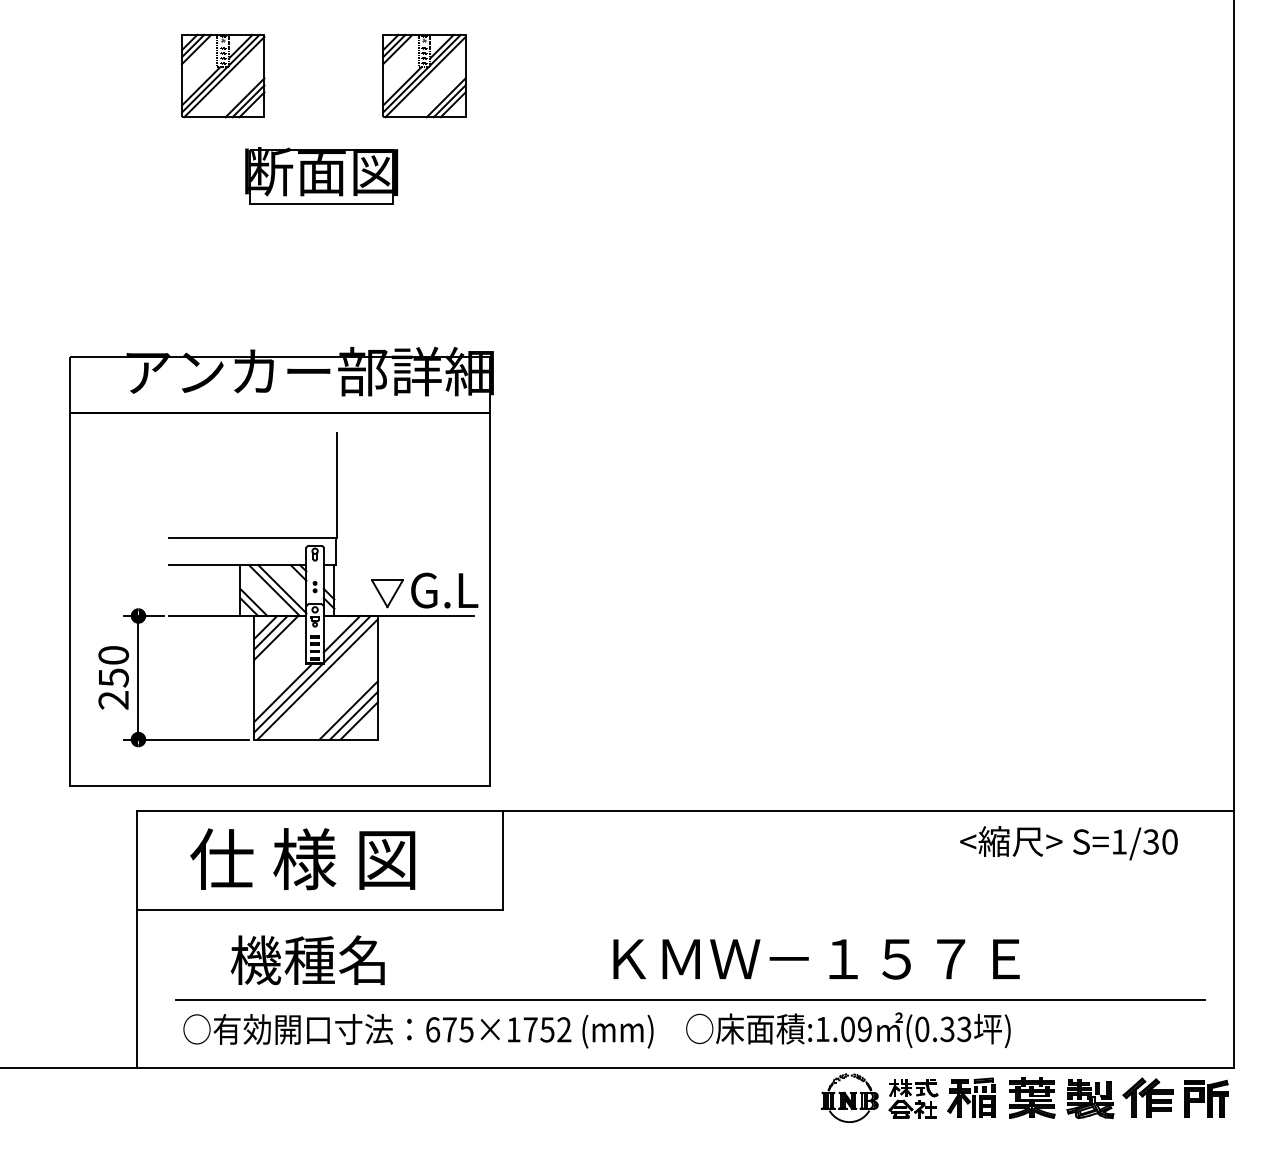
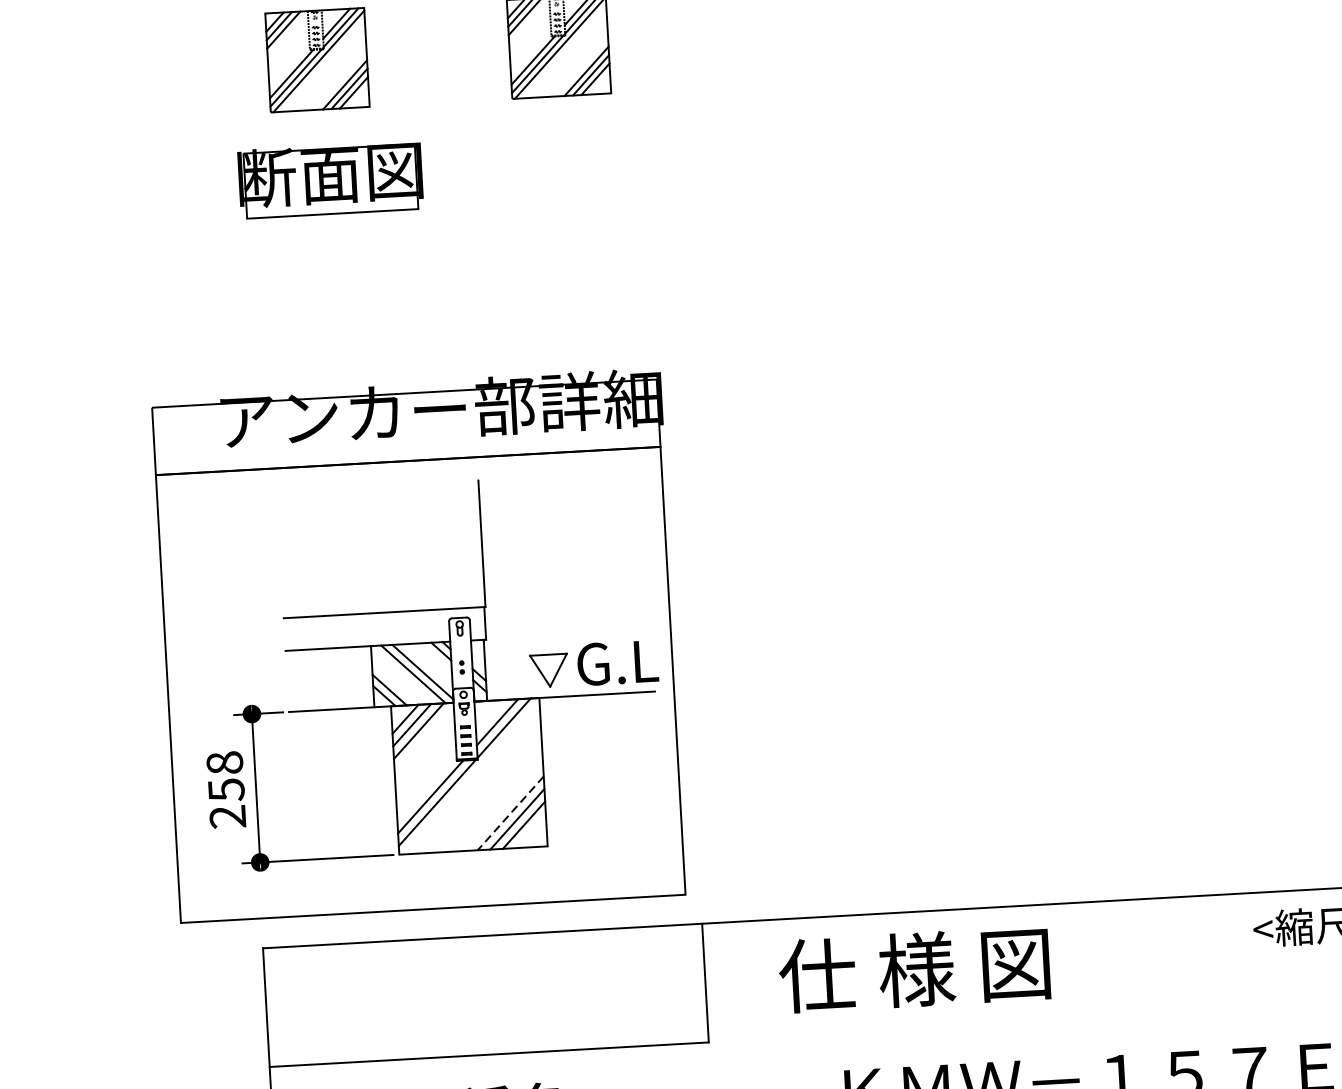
part: (321, 175) -> (330, 179), moved
text: (113, 655) -> (224, 763), 250 -> 258
line: (317, 679) -> (471, 778), removed
line: (348, 710) -> (510, 813), solid -> dashed
text: (302, 859) -> (914, 970), moved

